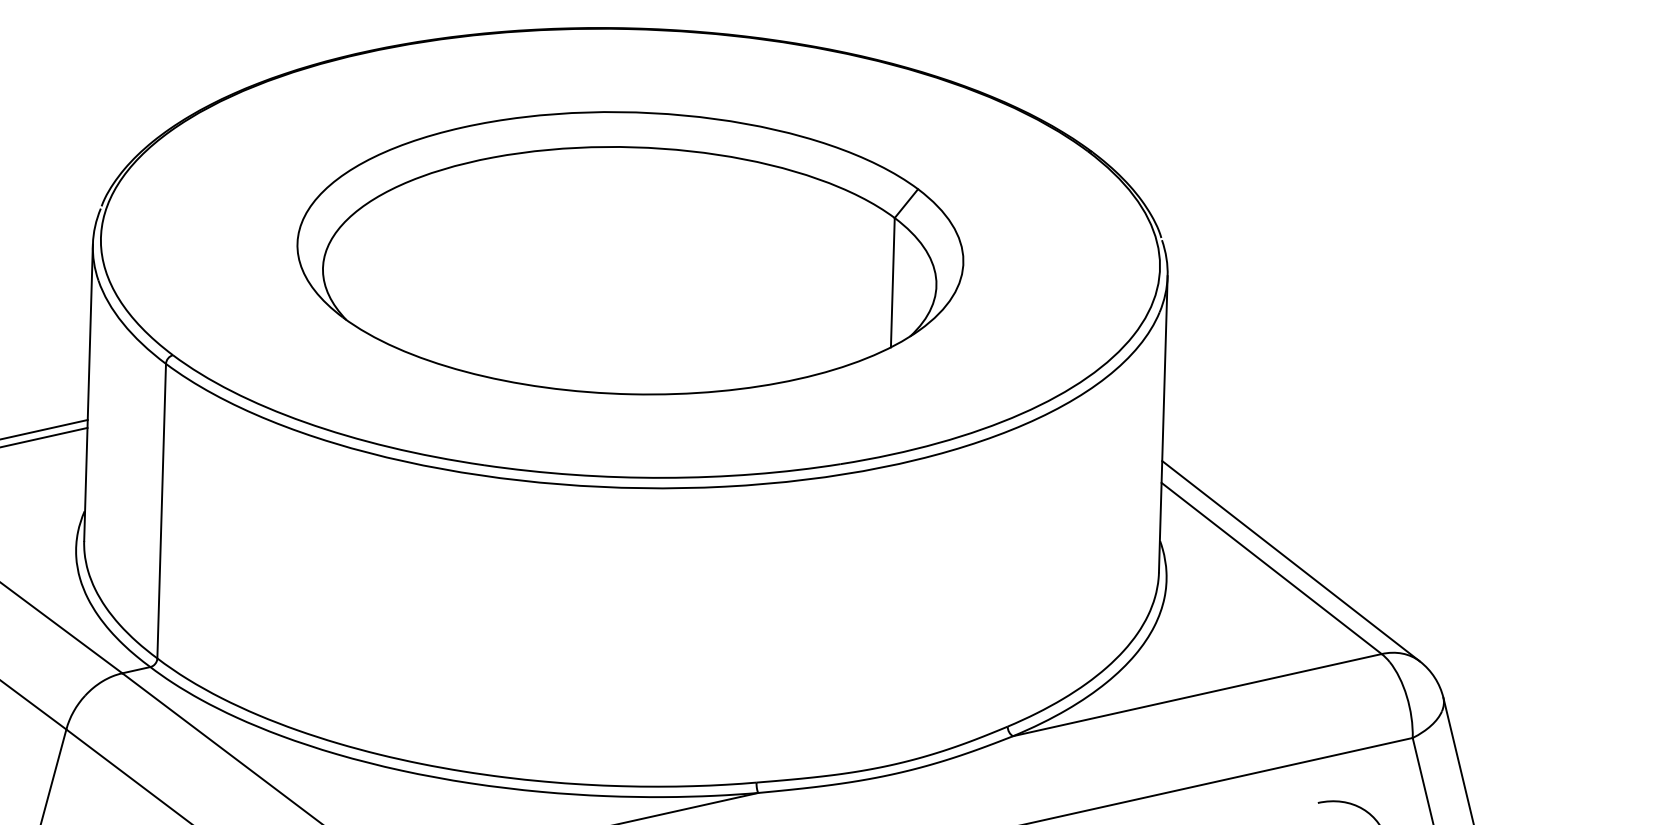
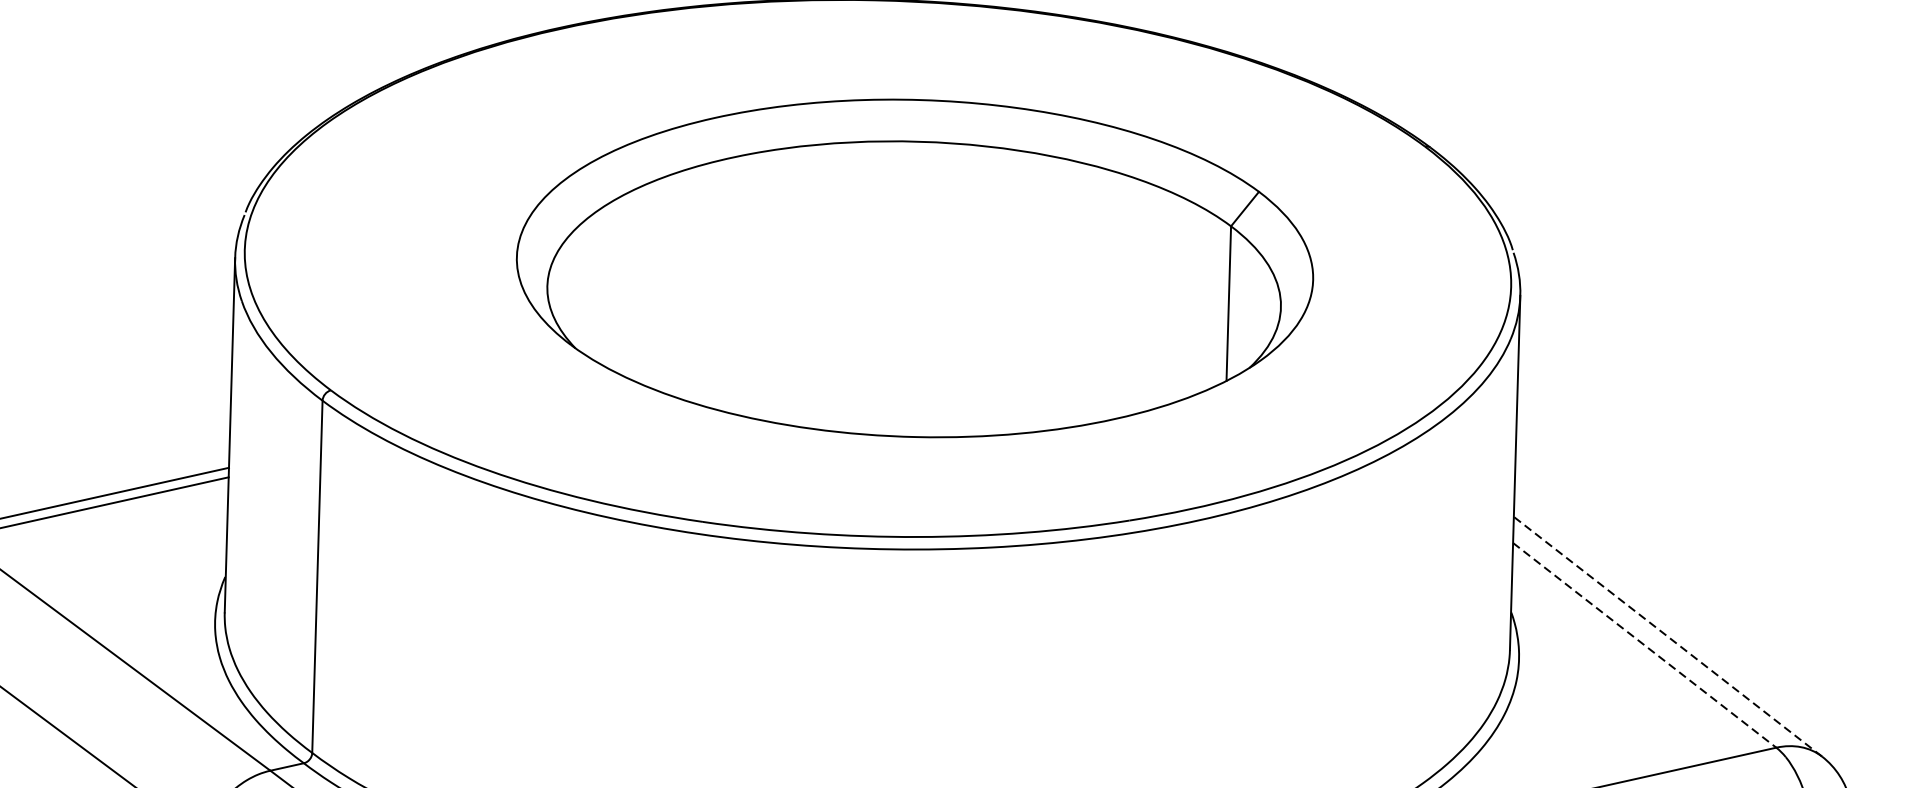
part: (630, 253) -> (915, 268), moved
line: (1290, 560) -> (1667, 635), solid -> dashed
line: (1272, 568) -> (1645, 645), solid -> dashed

